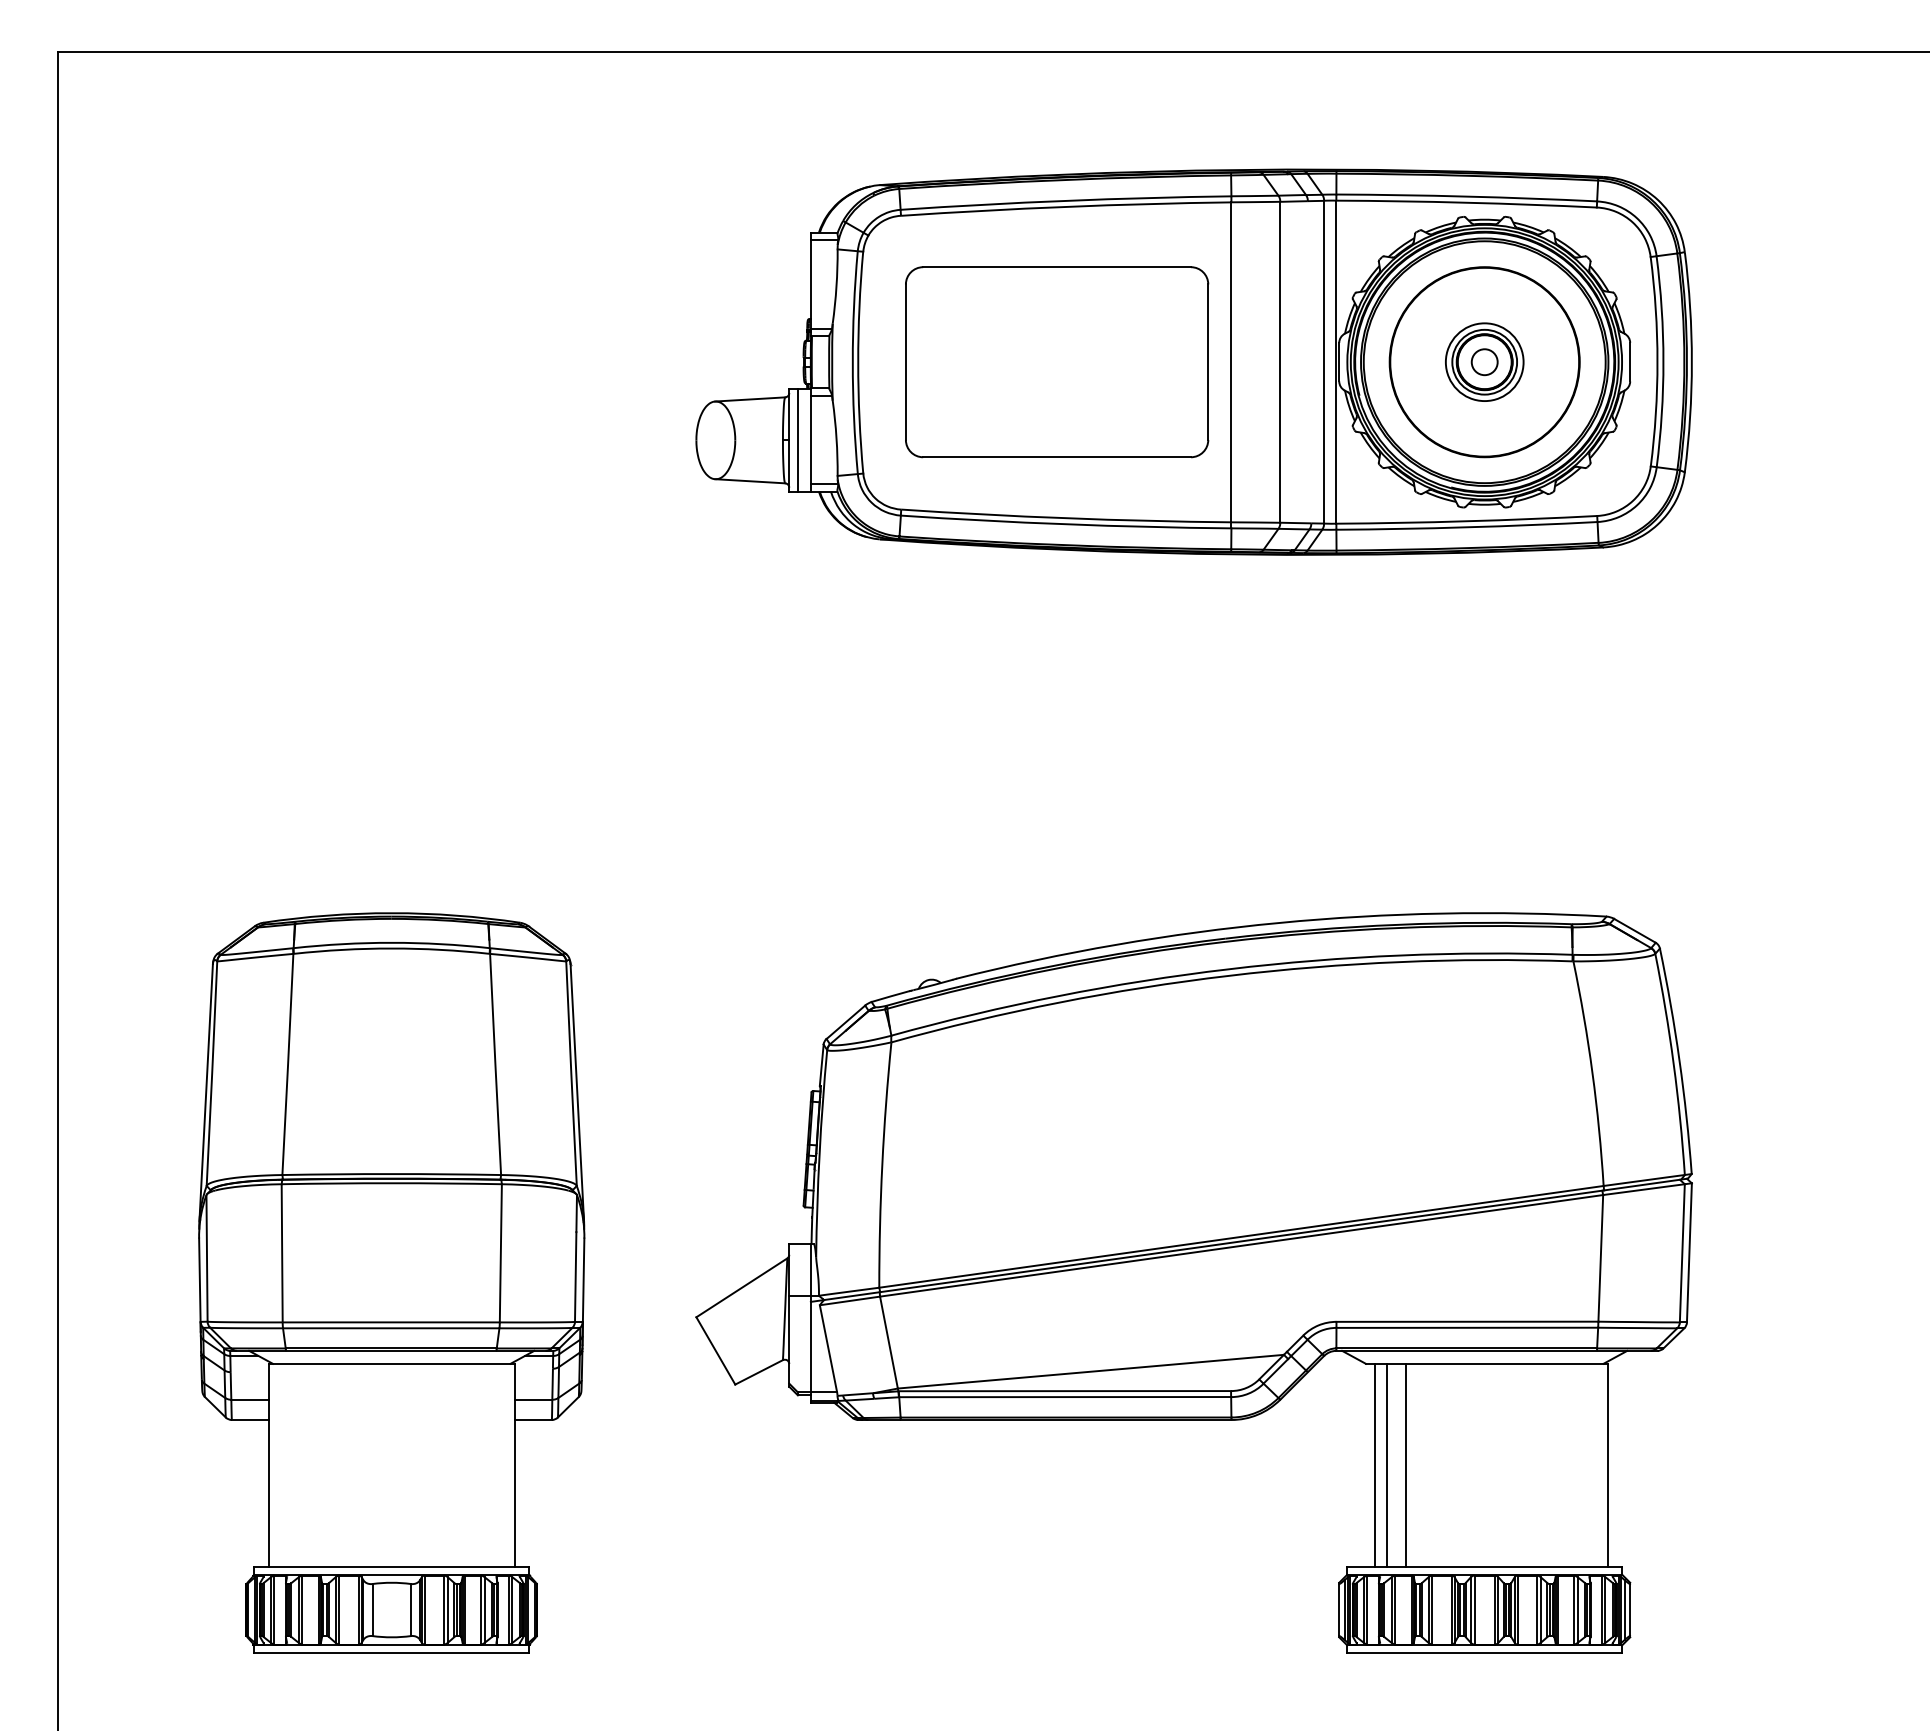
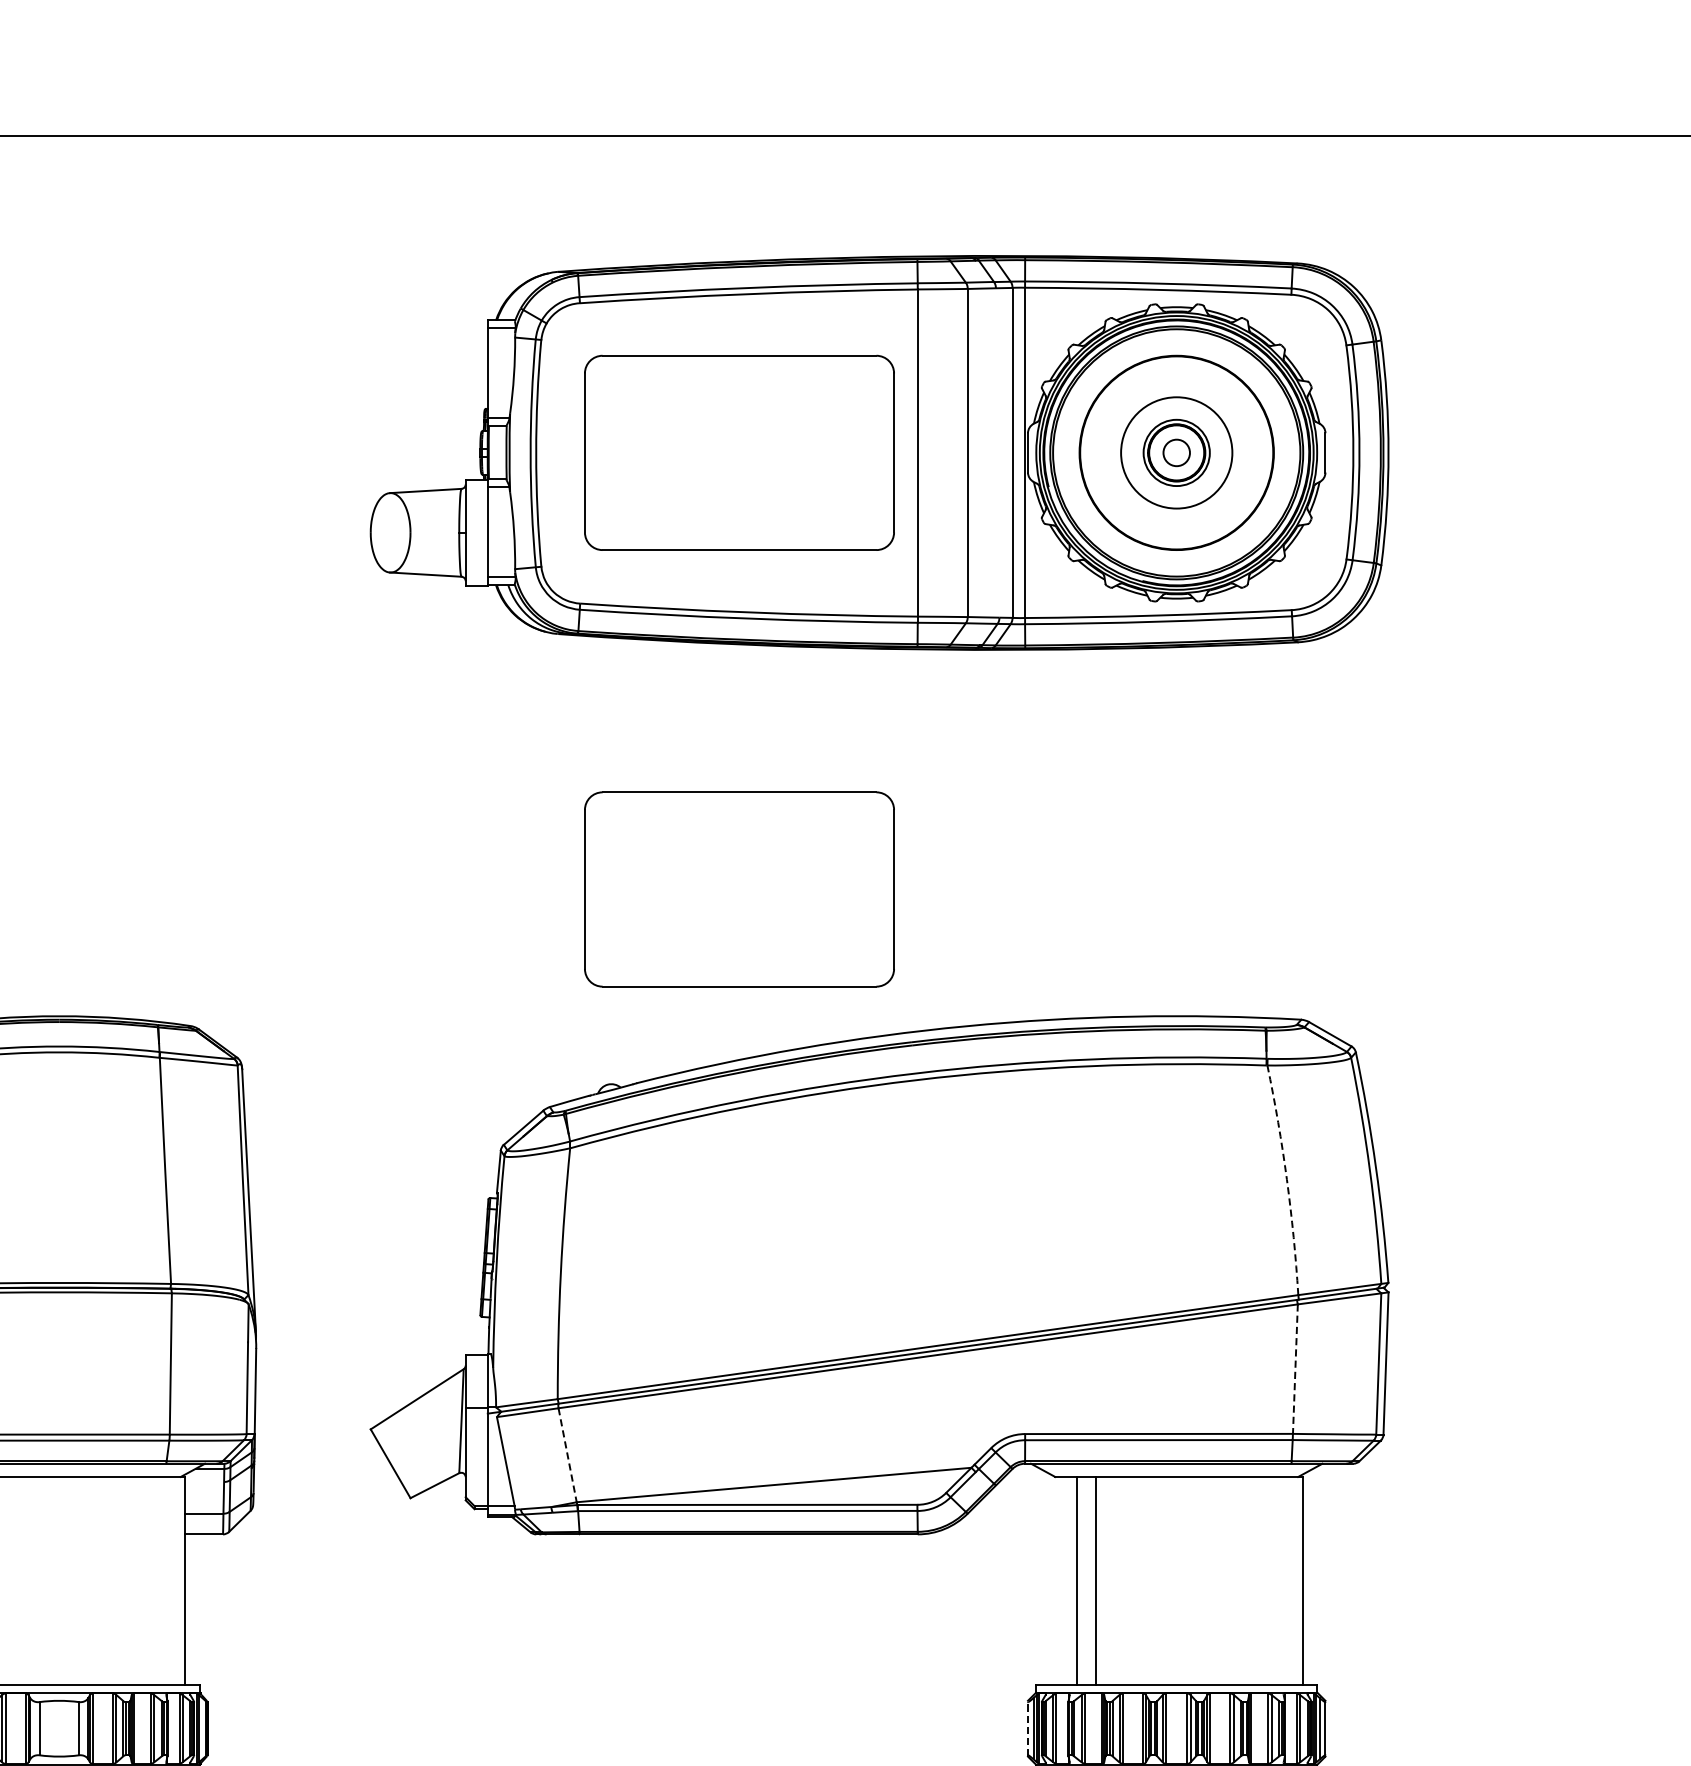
circle: (1484, 362) -> (1176, 453), size x1.4
line: (797, 440) -> (474, 532), removed
part: (1057, 789) -> (739, 889), added
arc: (1592, 1073) -> (1286, 1180), solid -> dashed
line: (1600, 1258) -> (1295, 1369), solid -> dashed
line: (888, 1342) -> (567, 1455), solid -> dashed
line: (1374, 1464) -> (1064, 1579), removed
line: (1339, 1609) -> (1028, 1728), solid -> dashed

